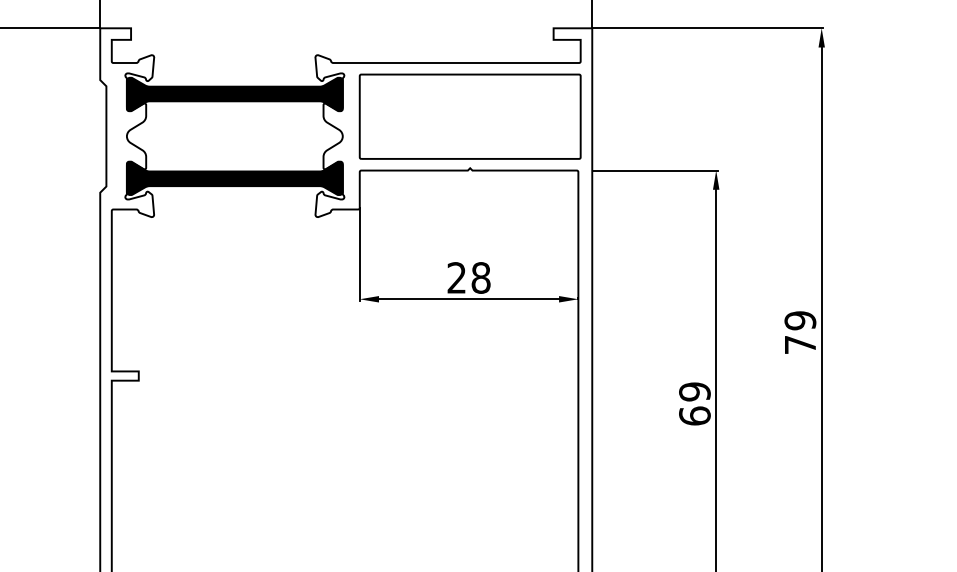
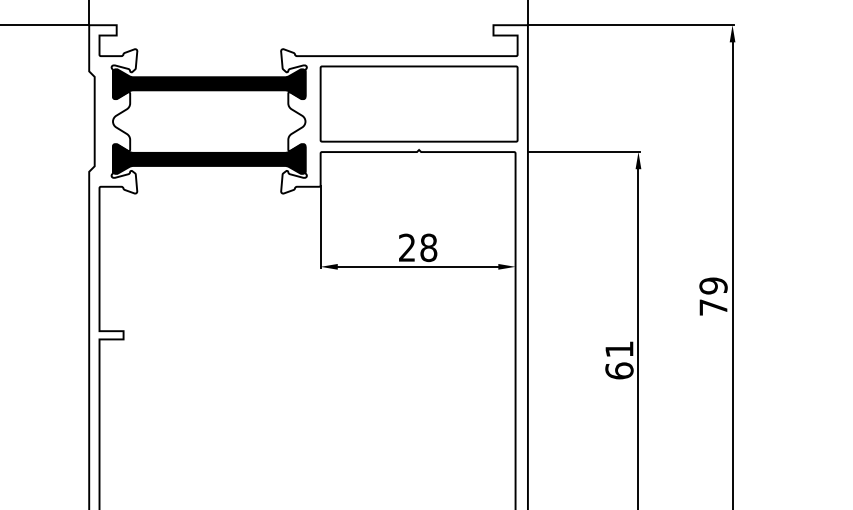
text: (694, 391) -> (619, 349), 69 -> 61

